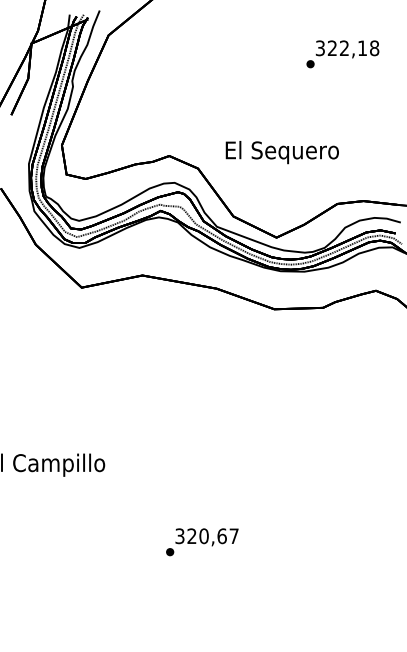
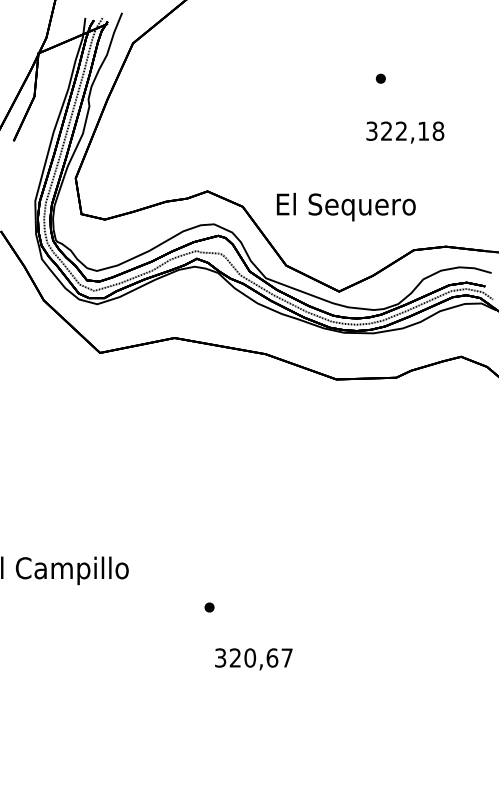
text: (347, 49) -> (405, 132), moved
text: (282, 152) -> (346, 206), moved
part: (170, 552) -> (209, 607), moved

